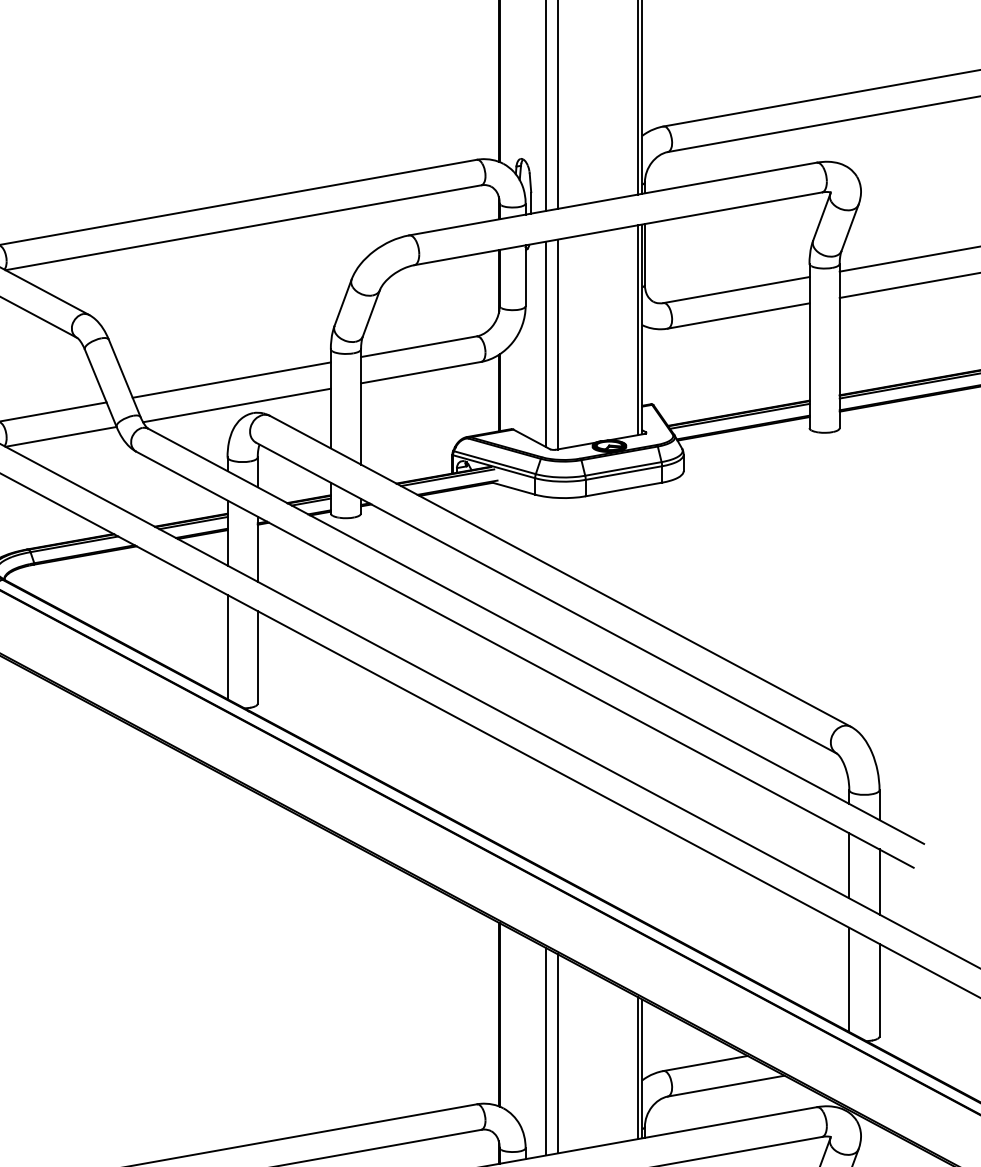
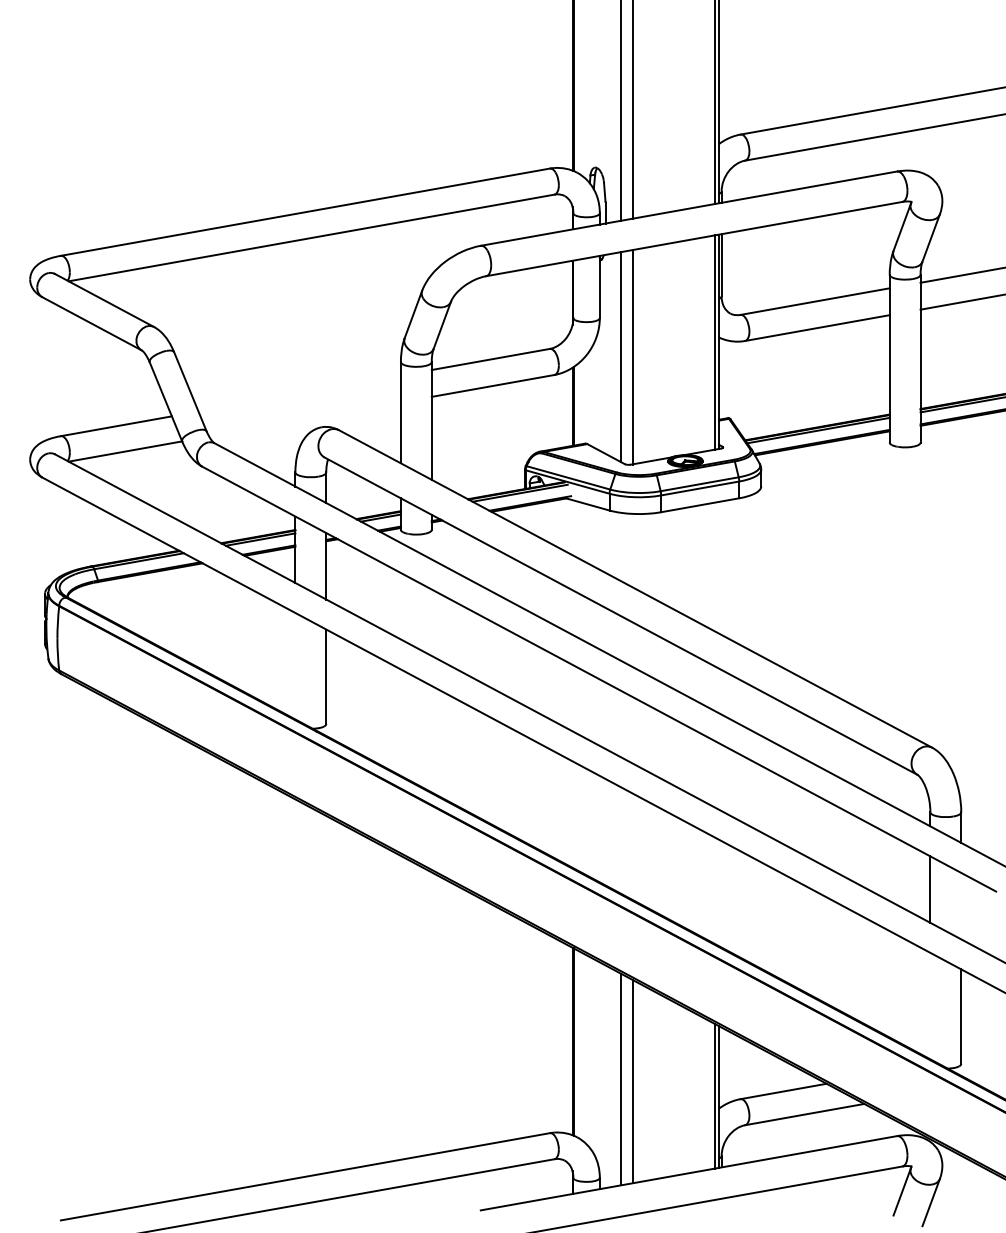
line: (231, 380) -> (299, 393), removed
line: (236, 405) -> (304, 419), removed
line: (227, 647) -> (295, 666), removed
line: (879, 881) -> (961, 905), removed
line: (849, 979) -> (930, 1005), removed

